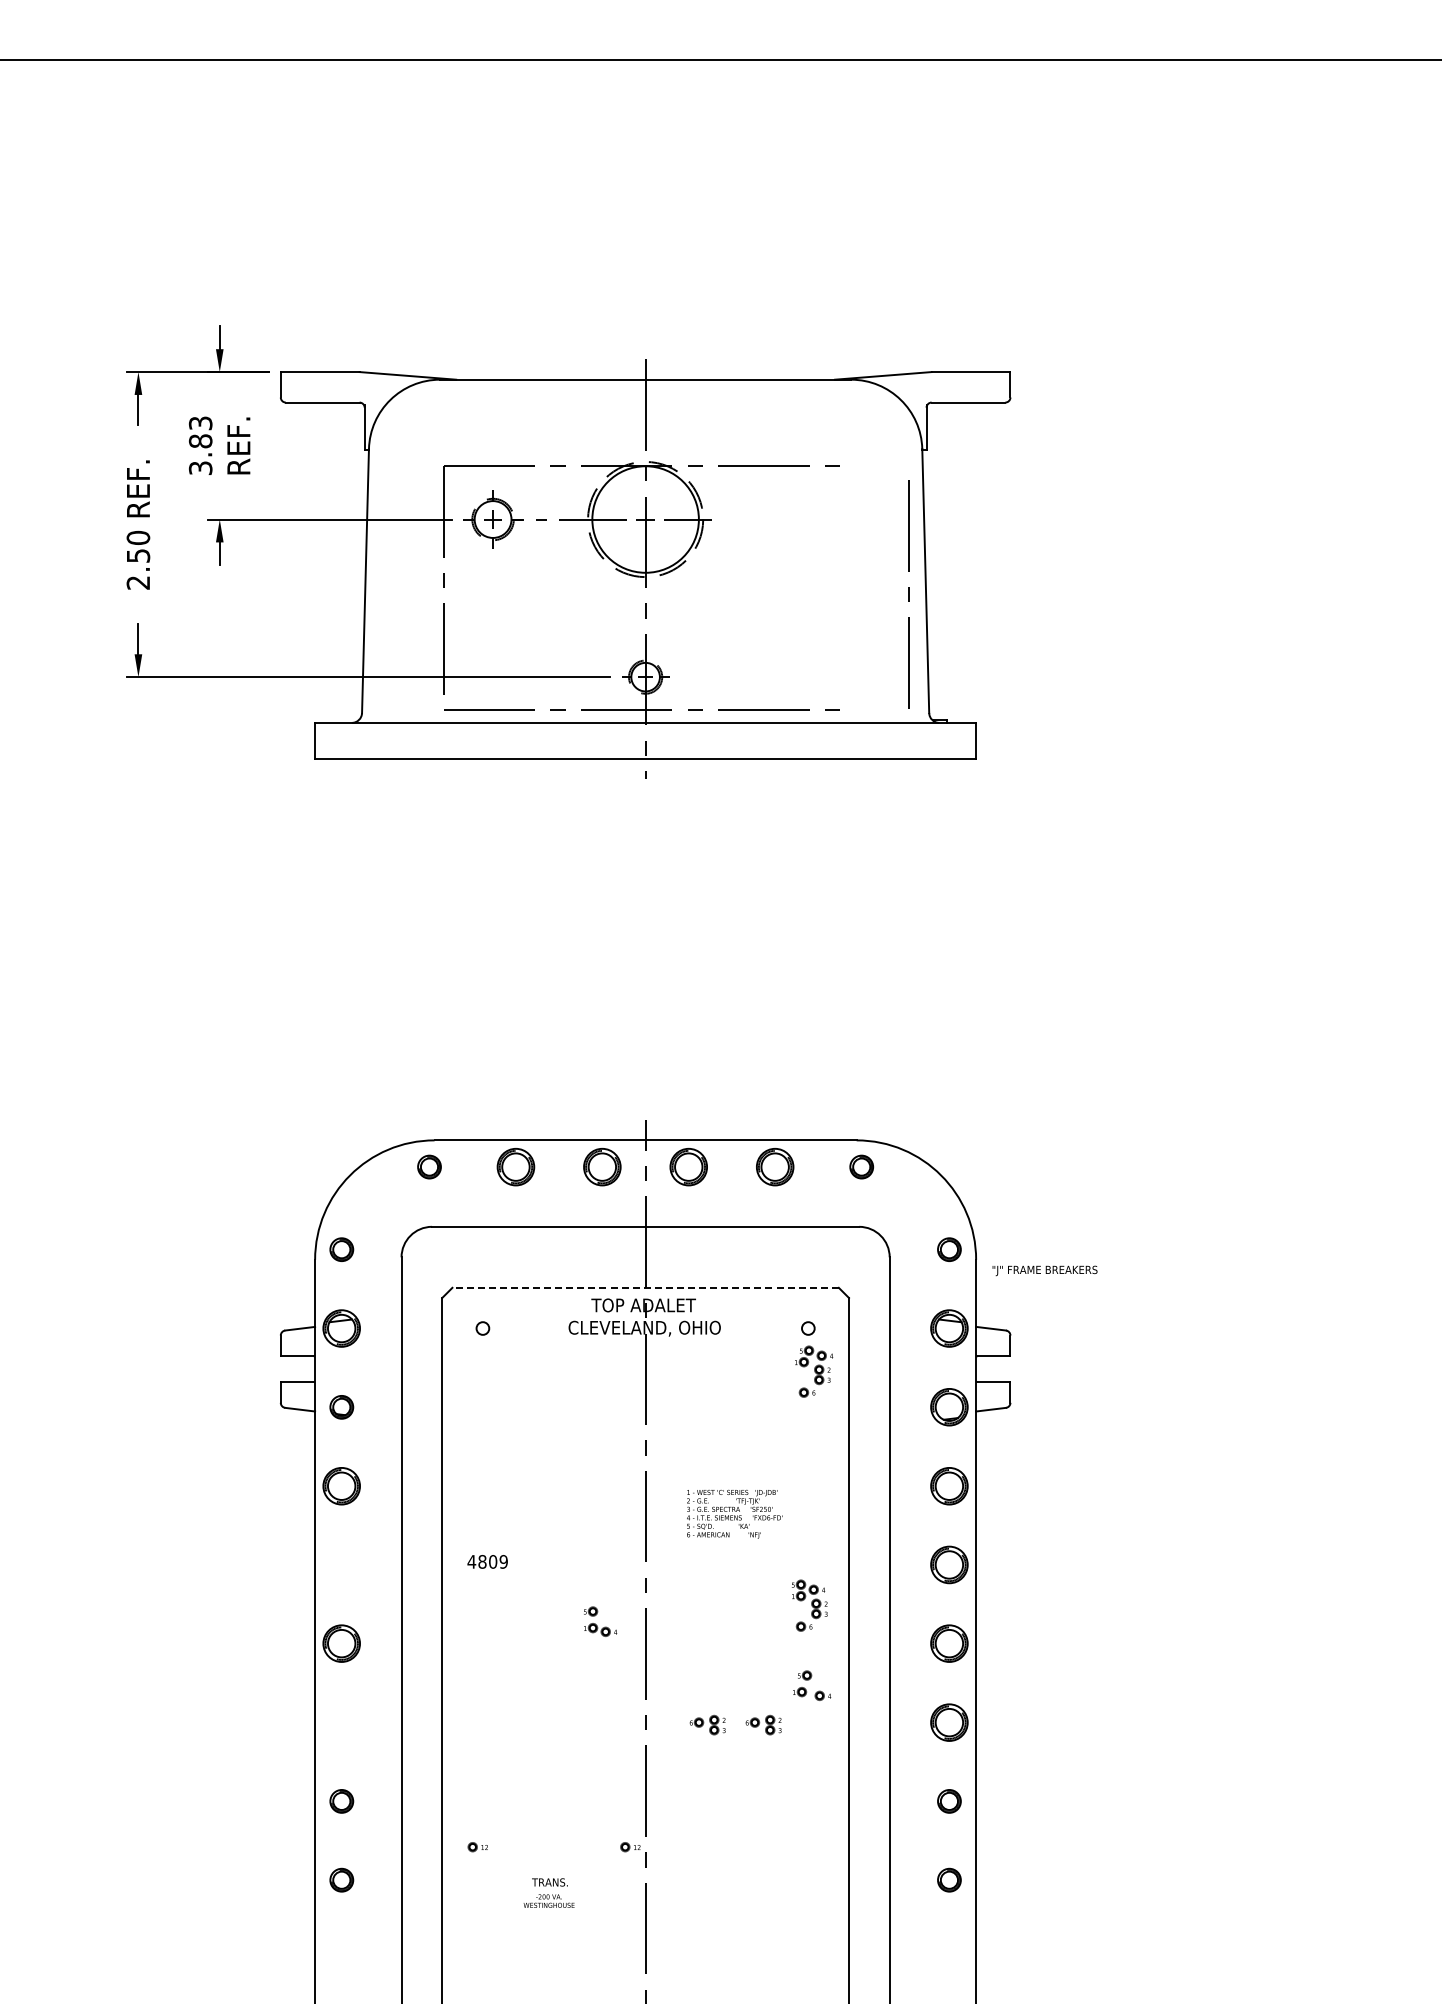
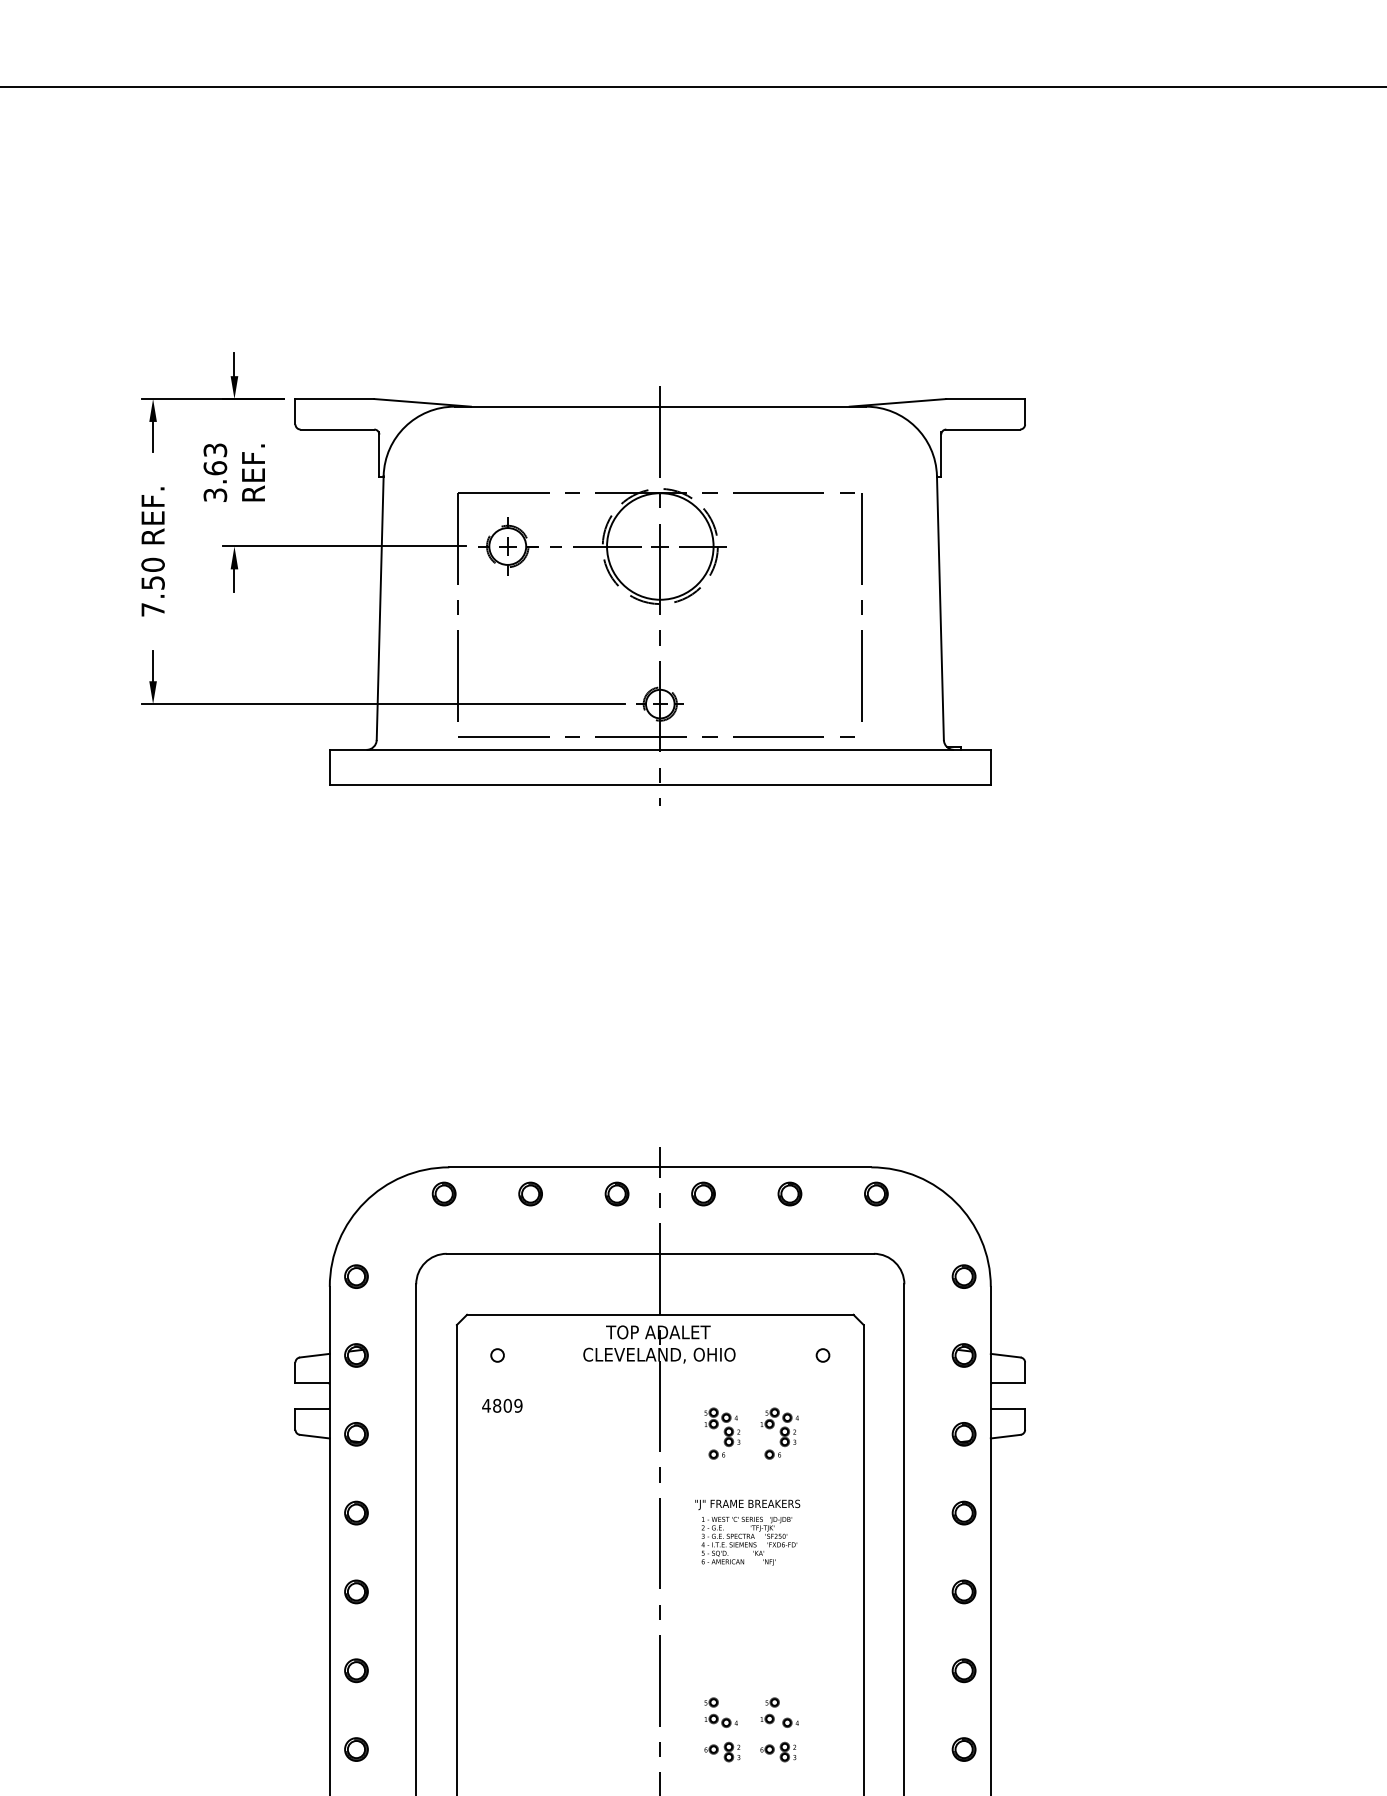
text: (200, 441) -> (215, 468), 3.83 -> 3.63
text: (137, 582) -> (152, 609), 2.50 -> 7.50
line: (908, 594) -> (862, 607), moved
part: (515, 1166) -> (530, 1193), size x0.62
part: (602, 1166) -> (617, 1193), size x0.62
part: (688, 1166) -> (703, 1193), size x0.62
part: (775, 1166) -> (790, 1193), size x0.62
text: (1044, 1270) -> (747, 1504), moved
line: (645, 1287) -> (660, 1314), dashed -> solid
part: (341, 1328) -> (356, 1355), size x0.62
part: (949, 1328) -> (964, 1355), size x0.62
part: (814, 1371) -> (780, 1433), moved
part: (949, 1407) -> (964, 1434), size x0.62
part: (341, 1485) -> (356, 1512), size x0.62
part: (949, 1485) -> (964, 1512), size x0.62
text: (487, 1561) -> (502, 1405), moved
part: (341, 1564) -> (356, 1591), added
part: (949, 1564) -> (964, 1591), size x0.62
part: (809, 1605) -> (722, 1433), moved
part: (600, 1621) -> (721, 1712), moved
part: (341, 1643) -> (356, 1670), size x0.62
part: (949, 1643) -> (964, 1670), size x0.62
part: (812, 1685) -> (780, 1712), moved
part: (341, 1722) -> (356, 1749), added
part: (949, 1722) -> (964, 1749), size x0.62

